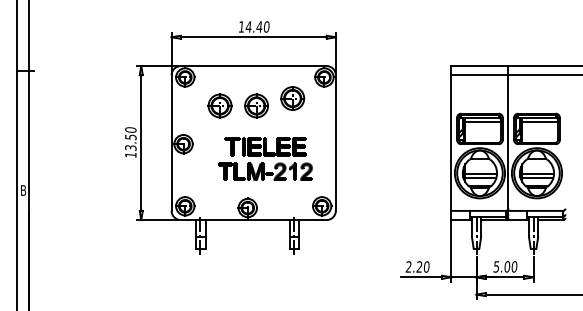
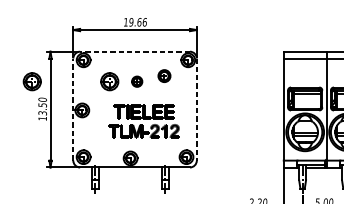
text: (257, 26) -> (137, 21), 14.40 -> 19.66
line: (253, 66) -> (134, 52), solid -> dashed
part: (292, 98) -> (164, 76), size x0.7
part: (116, 105) -> (31, 81), added
part: (256, 105) -> (137, 81), size x0.6
line: (171, 143) -> (73, 109), solid -> dashed
line: (335, 143) -> (196, 109), solid -> dashed

